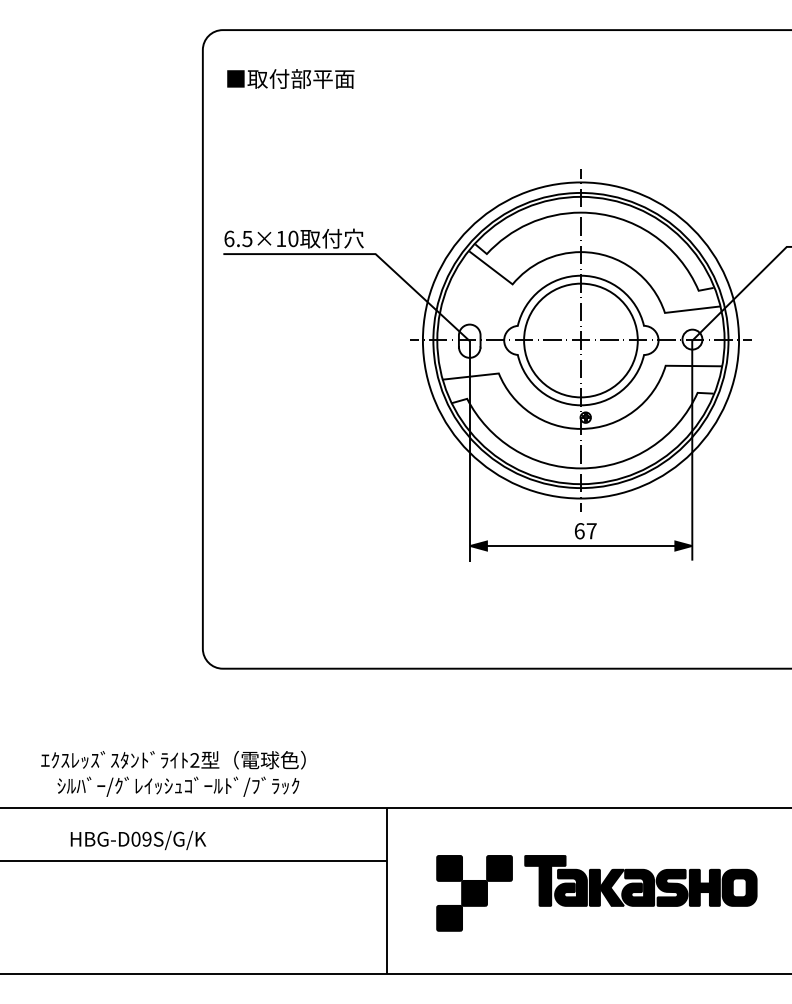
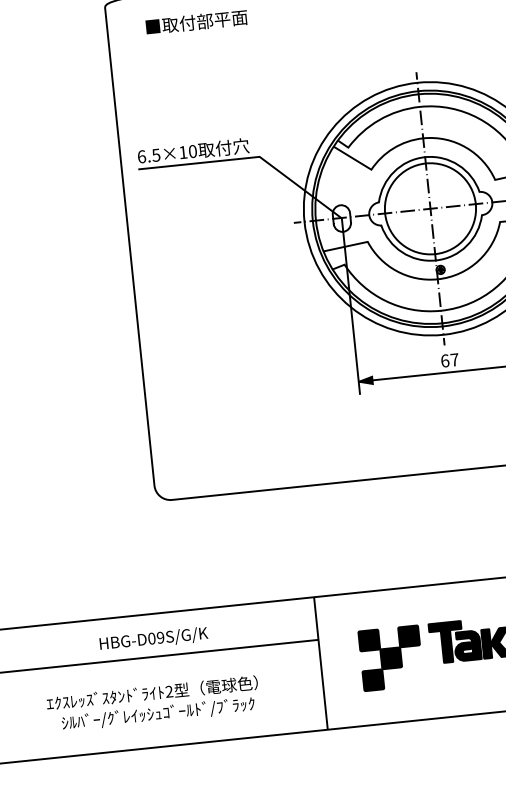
text: (290, 78) -> (196, 21), moved
text: (173, 773) -> (153, 703), moved
text: (138, 840) -> (153, 639), moved

